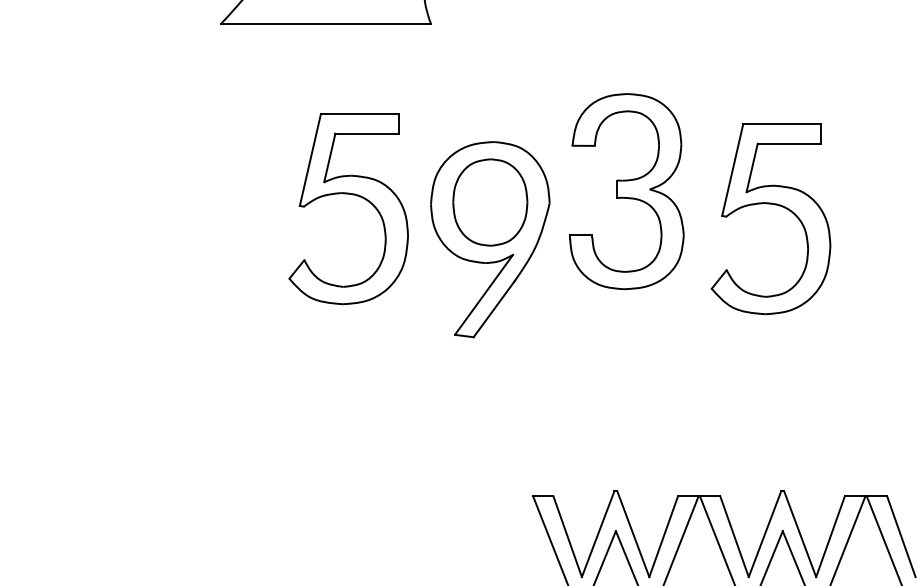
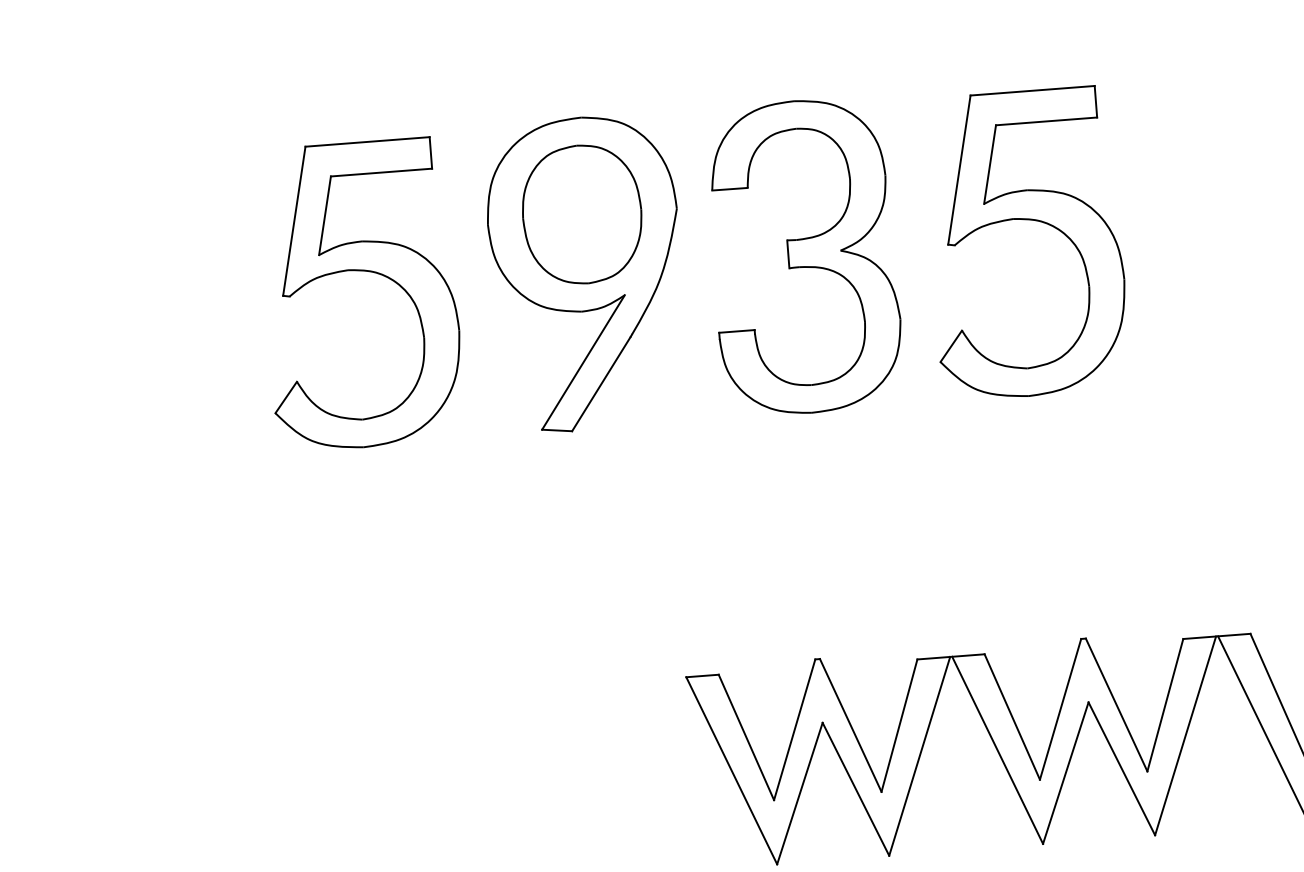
part: (626, 191) -> (803, 256), moved
part: (352, 195) -> (365, 272), moved
part: (775, 205) -> (1031, 221), moved

